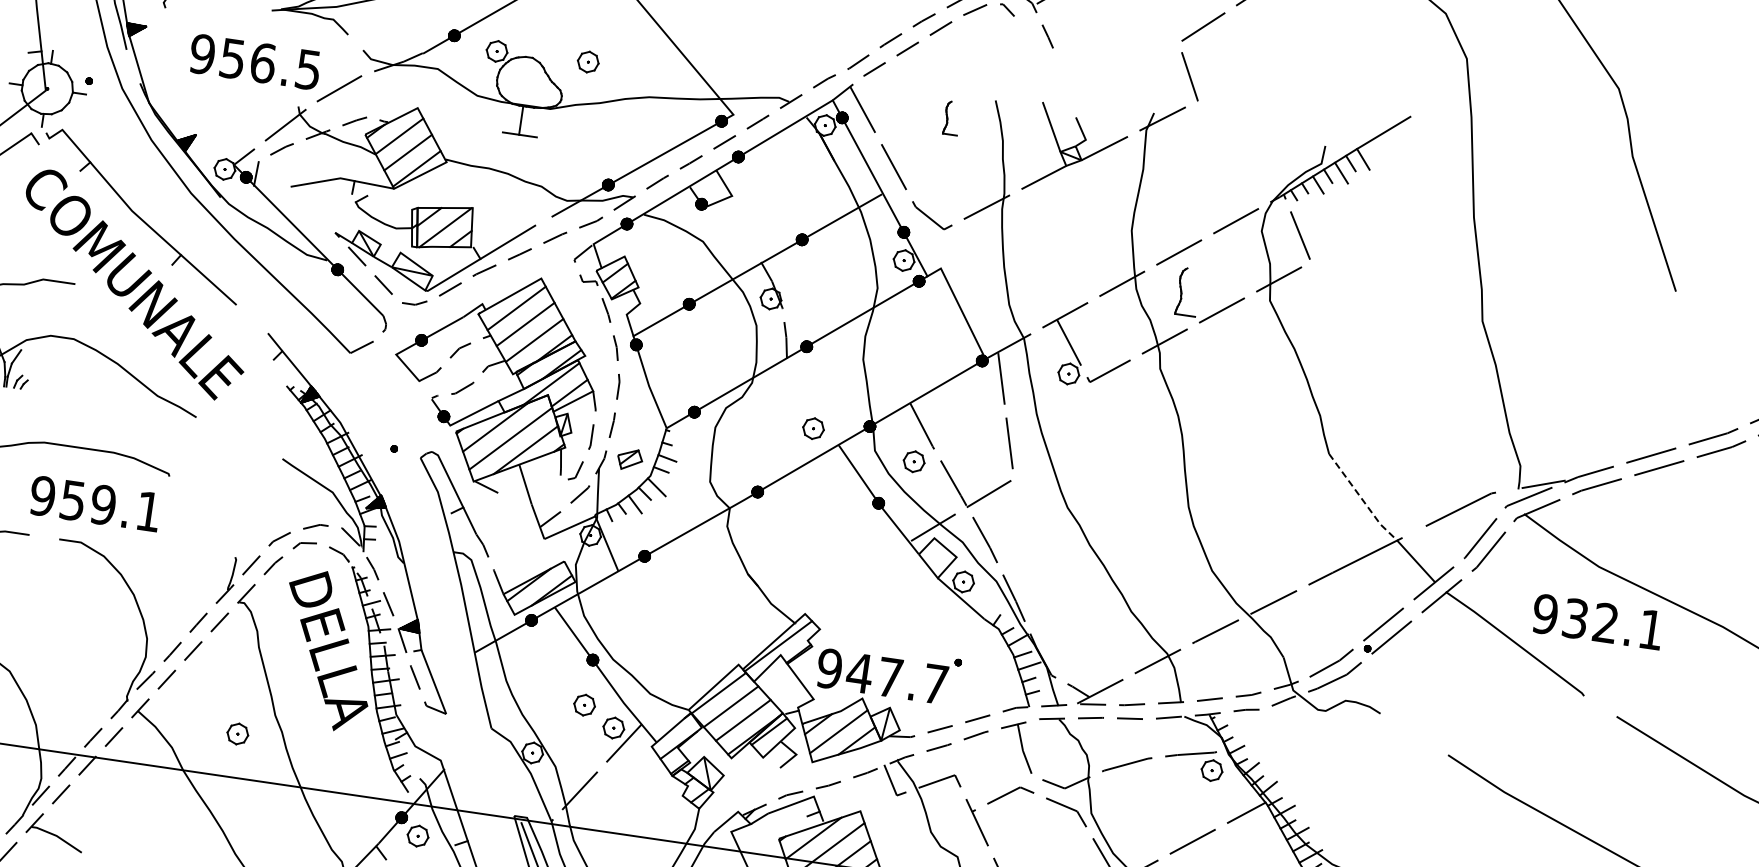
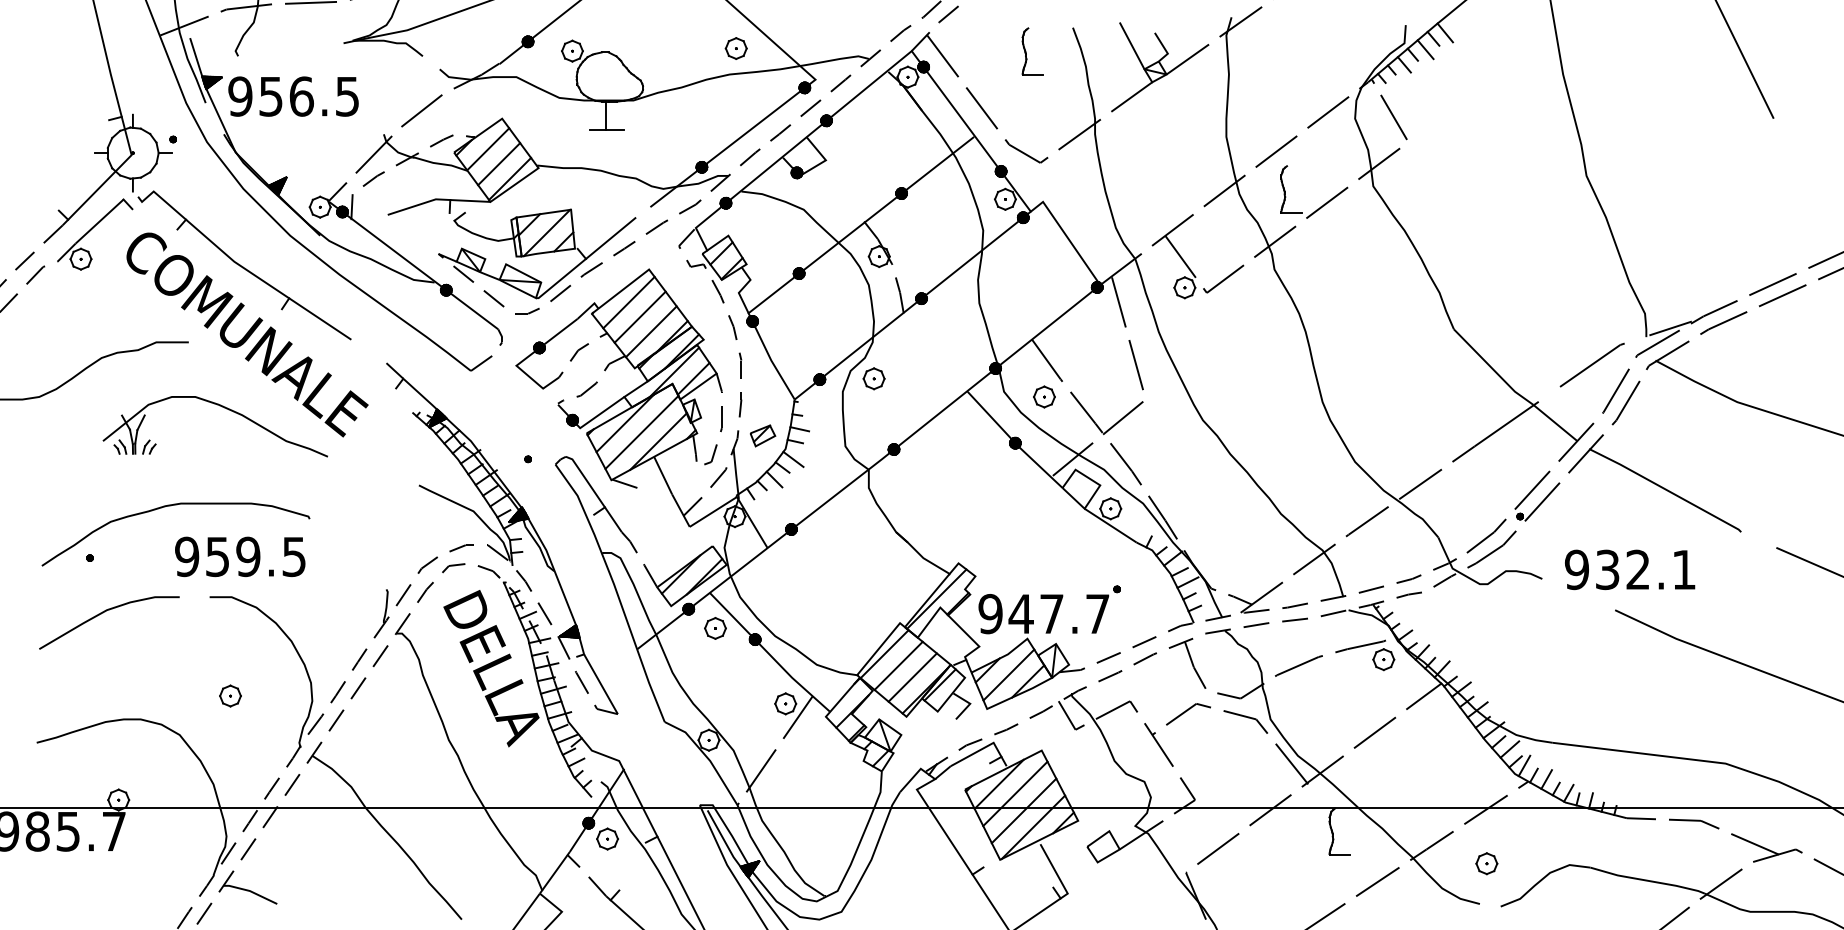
text: (255, 61) -> (293, 96), moved
part: (587, 61) -> (735, 48), moved
part: (952, 118) -> (1032, 51), size x1.43
part: (812, 428) -> (873, 378), moved
line: (1361, 499) -> (1492, 369), dashed -> solid
text: (147, 512) -> (293, 557), 959.1 -> 959.5
text: (1598, 621) -> (1630, 569), moved
part: (584, 705) -> (715, 628), moved
part: (237, 733) -> (230, 695), moved

